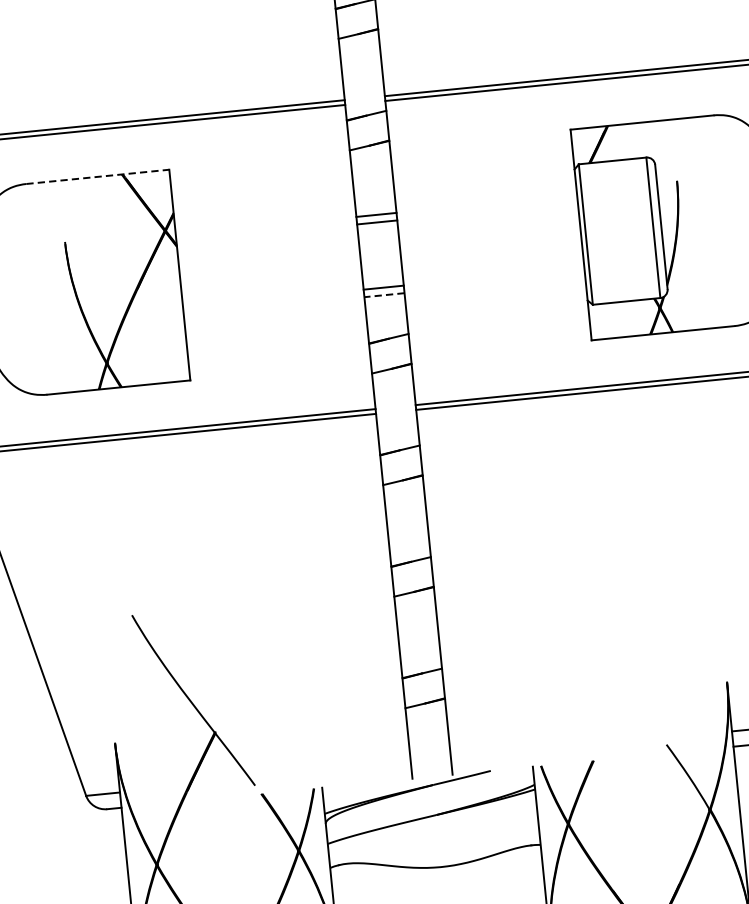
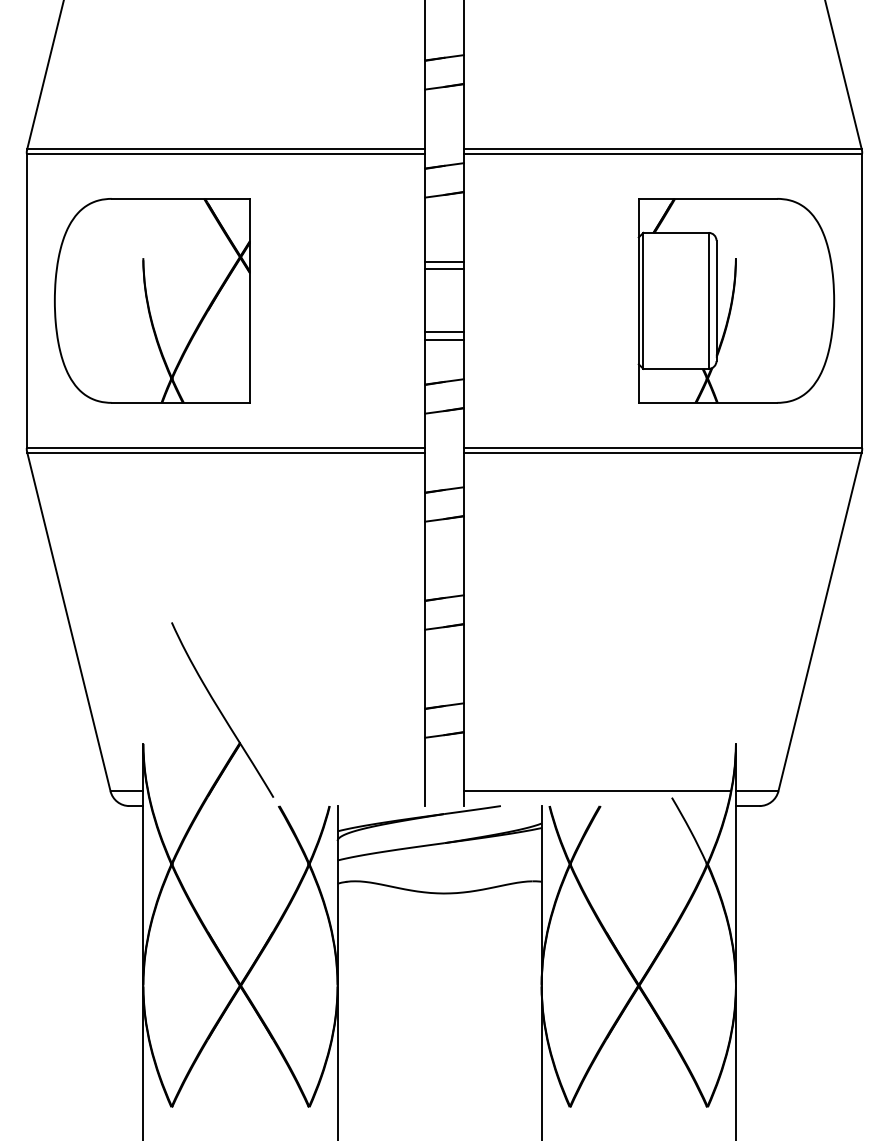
line: (98, 176) -> (181, 198), dashed -> solid
line: (383, 295) -> (443, 339), dashed -> solid
line: (589, 745) -> (597, 791), added

